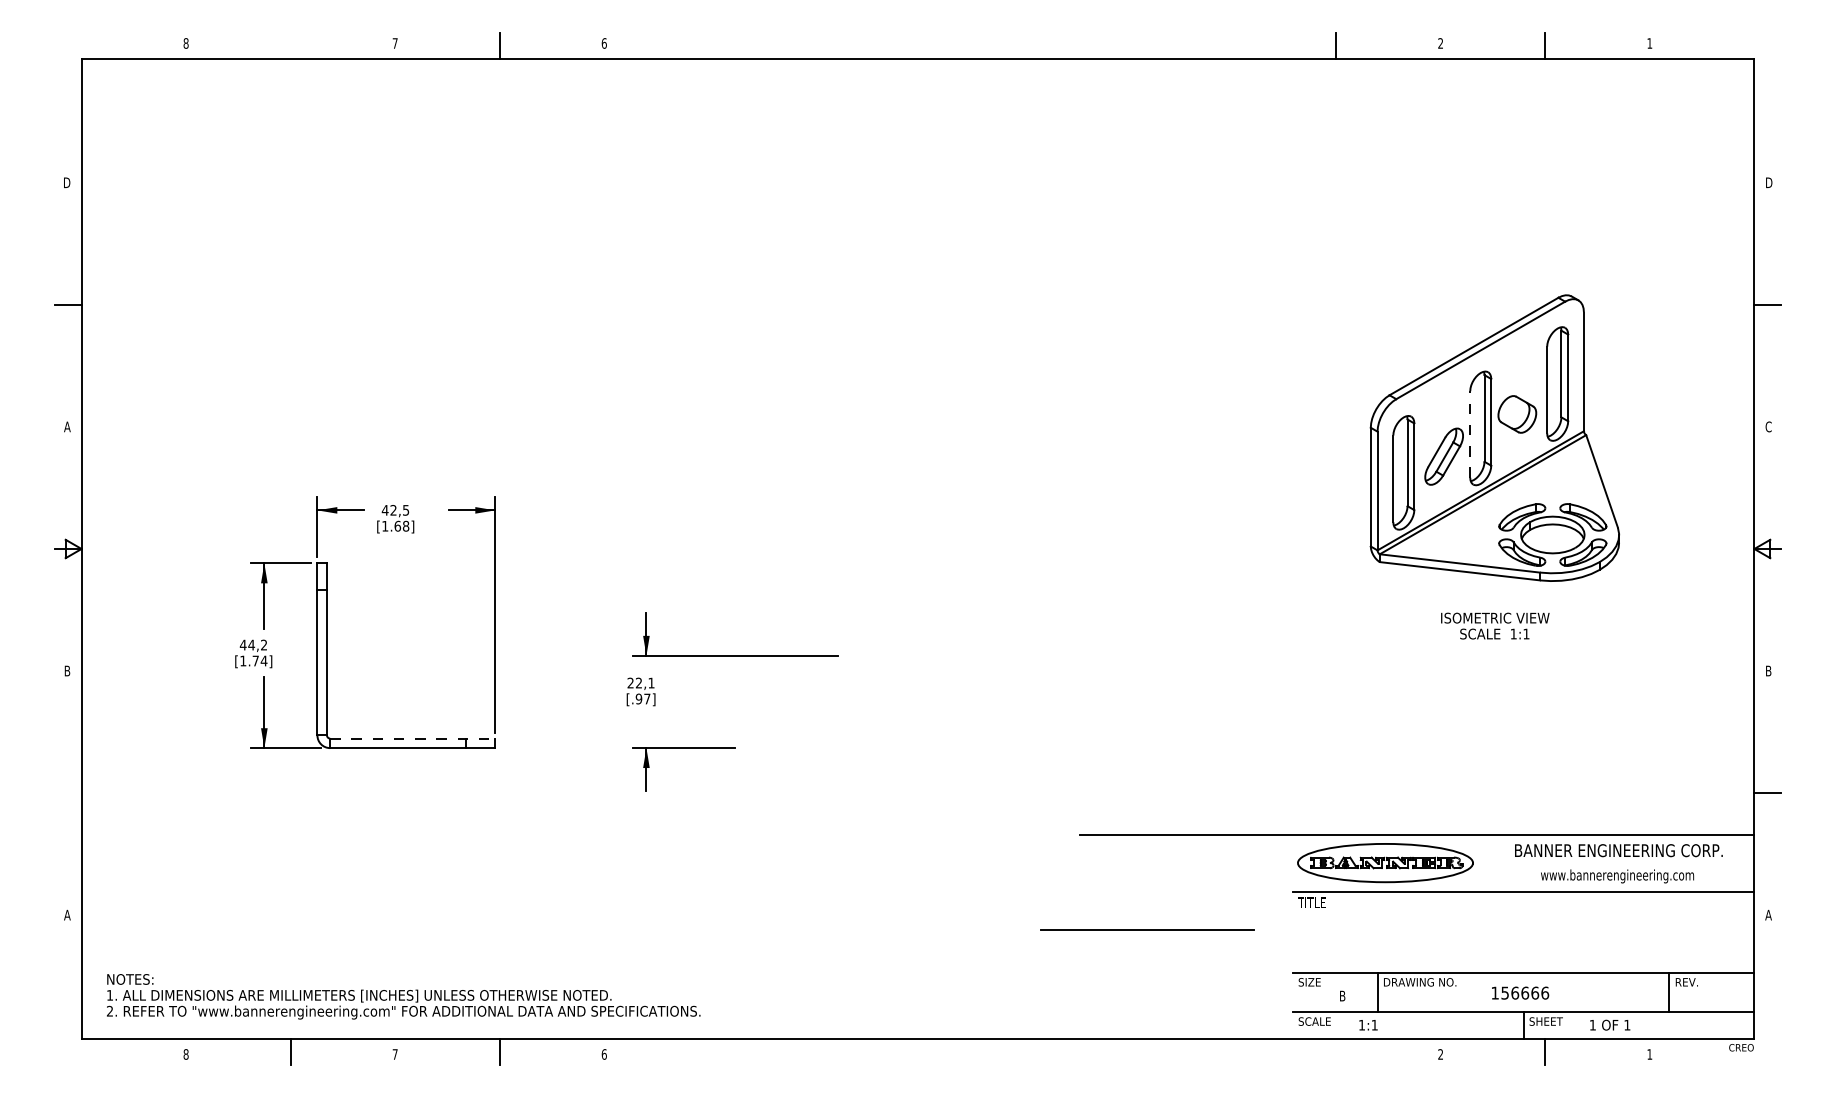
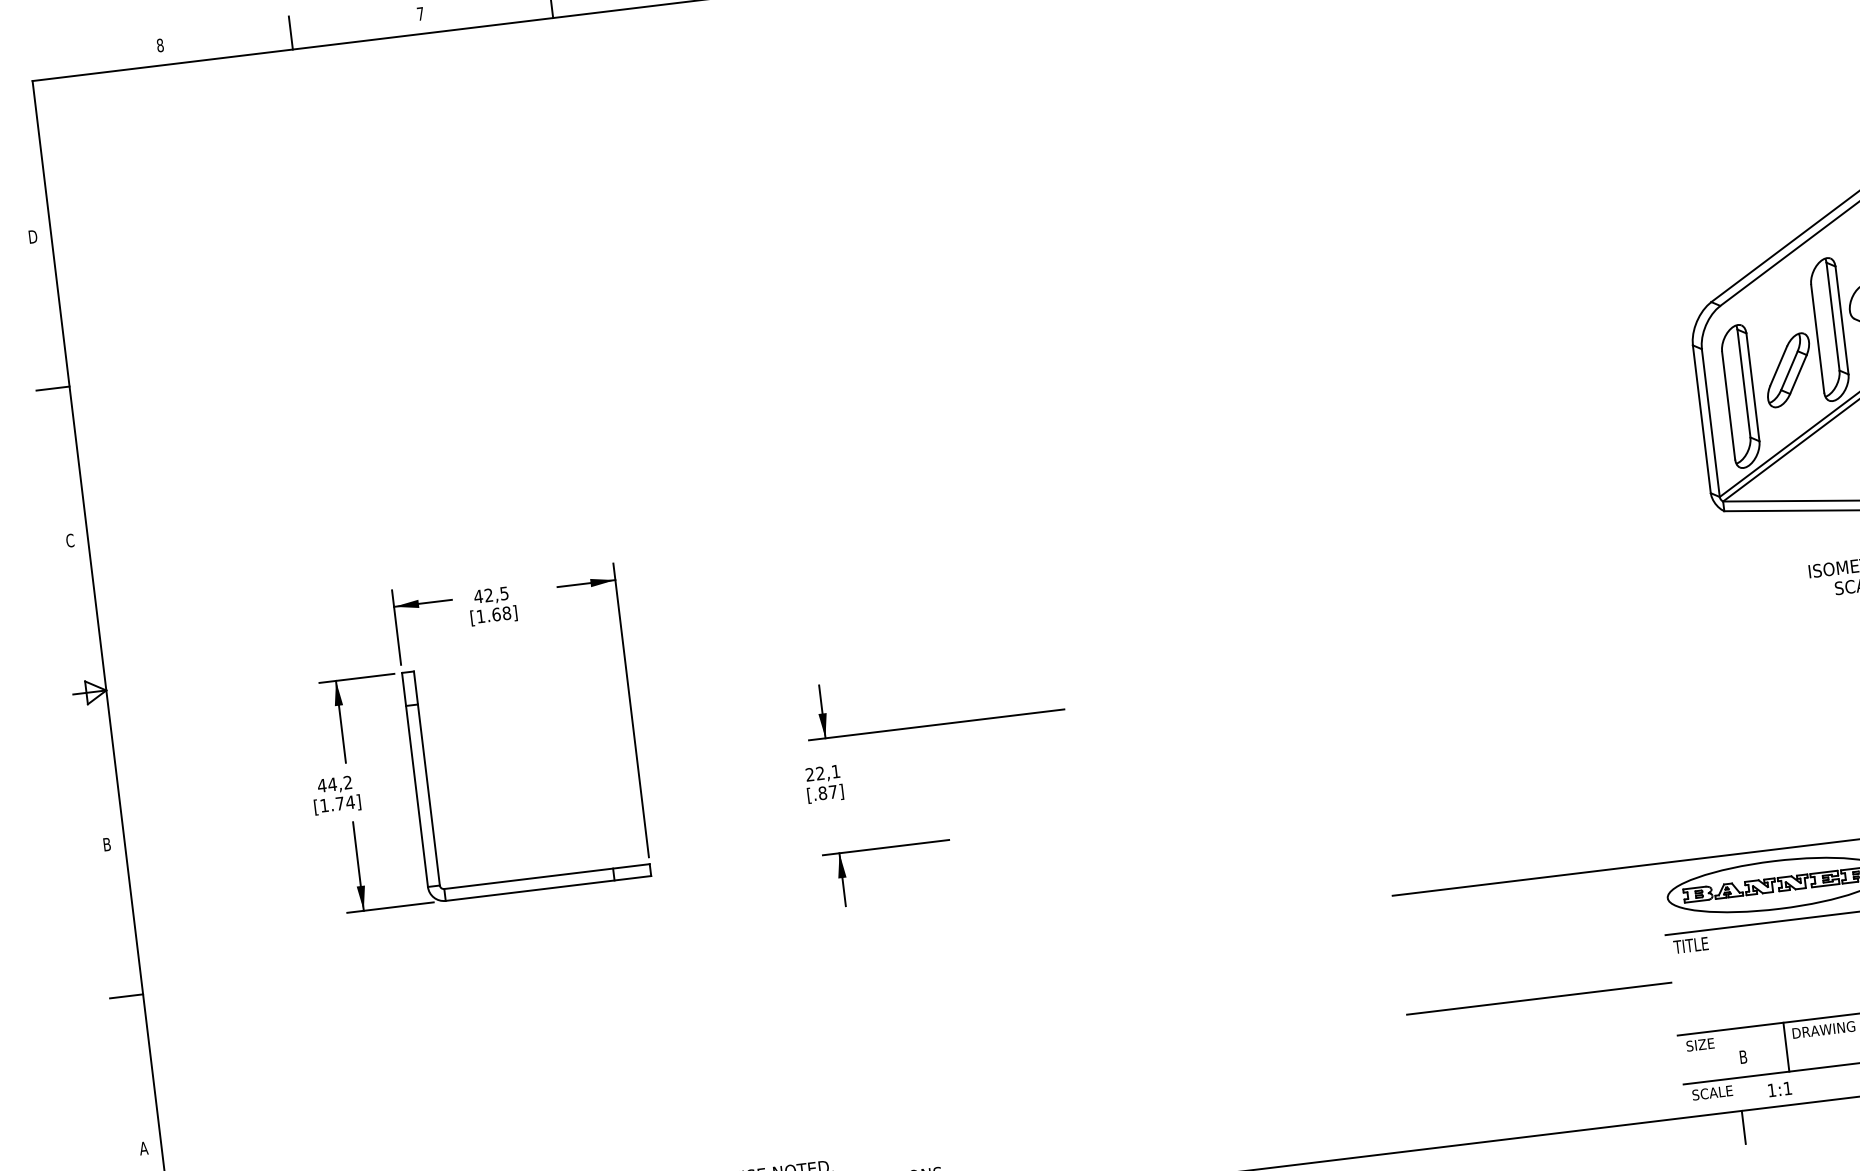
line: (290, 45) -> (290, 32), added
text: (67, 426) -> (70, 540), A -> C
line: (1470, 433) -> (1817, 337), dashed -> solid
text: (638, 698) -> (822, 792), [.97] -> [.87]
line: (412, 738) -> (546, 876), dashed -> solid
line: (68, 793) -> (126, 996), added
line: (1147, 929) -> (1539, 997), moved
line: (1336, 1051) -> (1744, 1126), added

